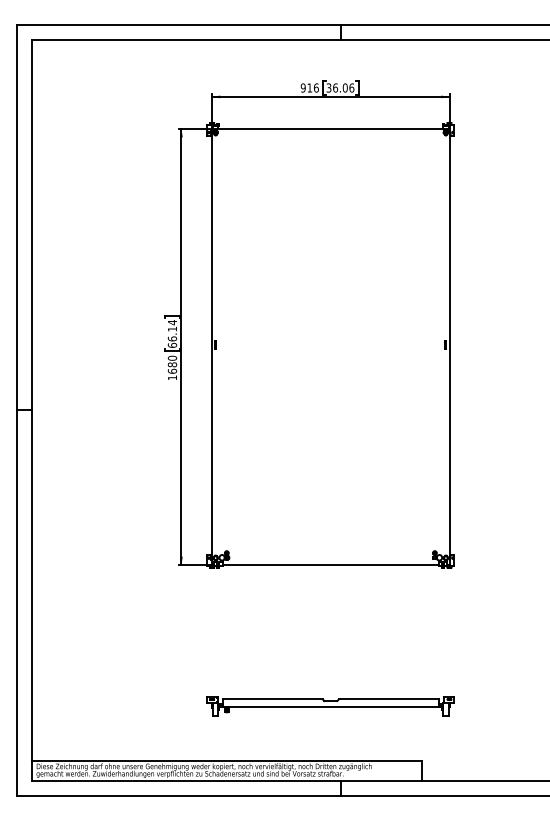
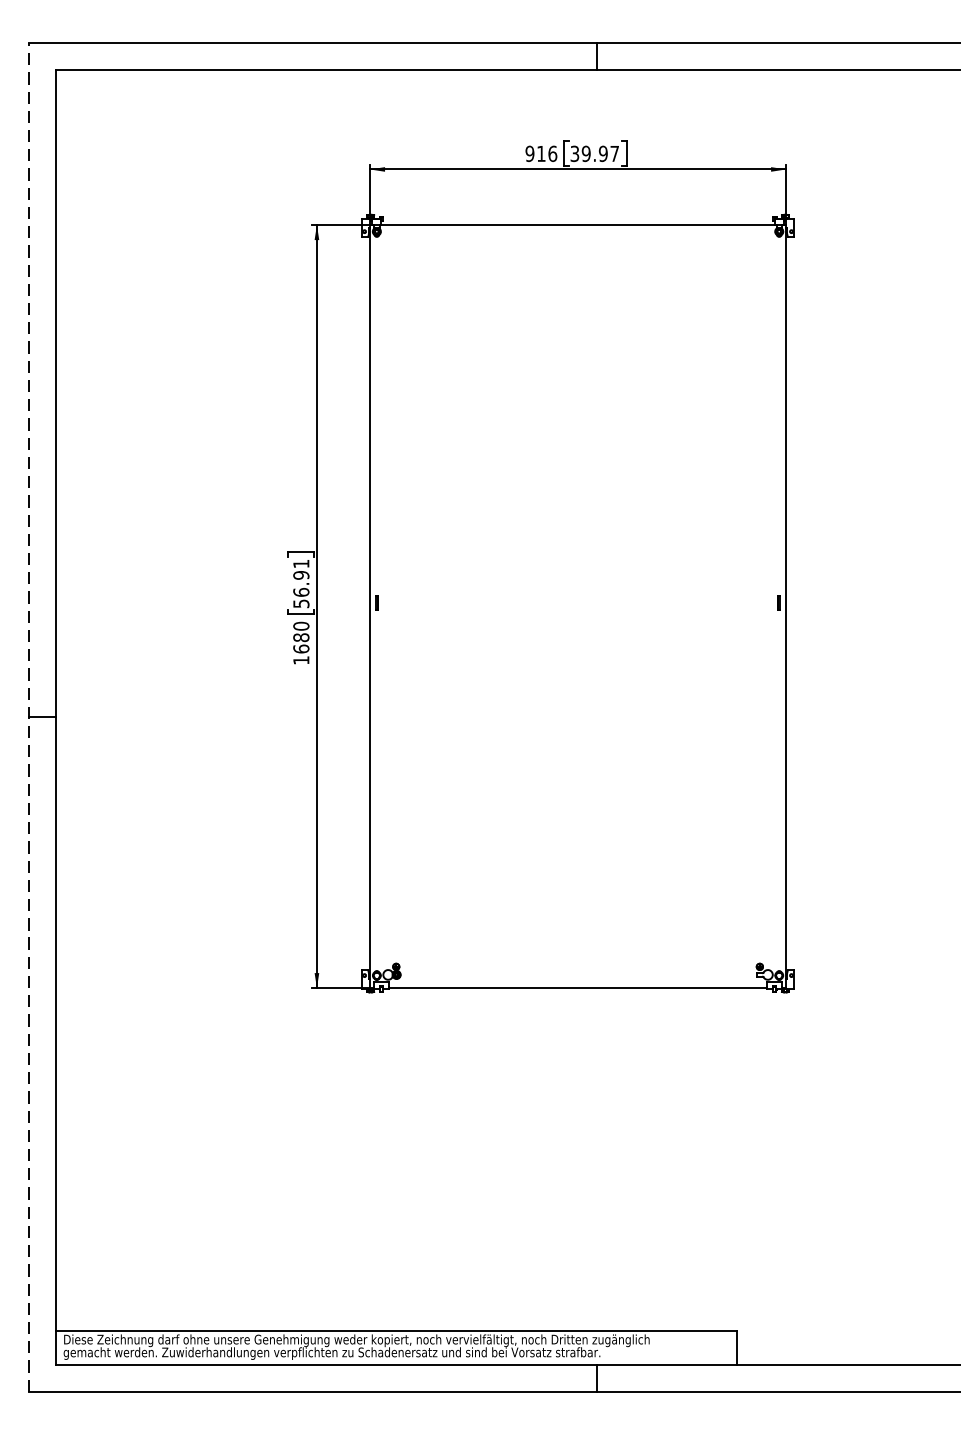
text: (343, 87) -> (600, 152), 36.06 -> 39.97
text: (172, 333) -> (301, 582), 66.14 -> 56.91
line: (16, 410) -> (28, 717), solid -> dashed
part: (330, 706) -> (577, 1234), removed

